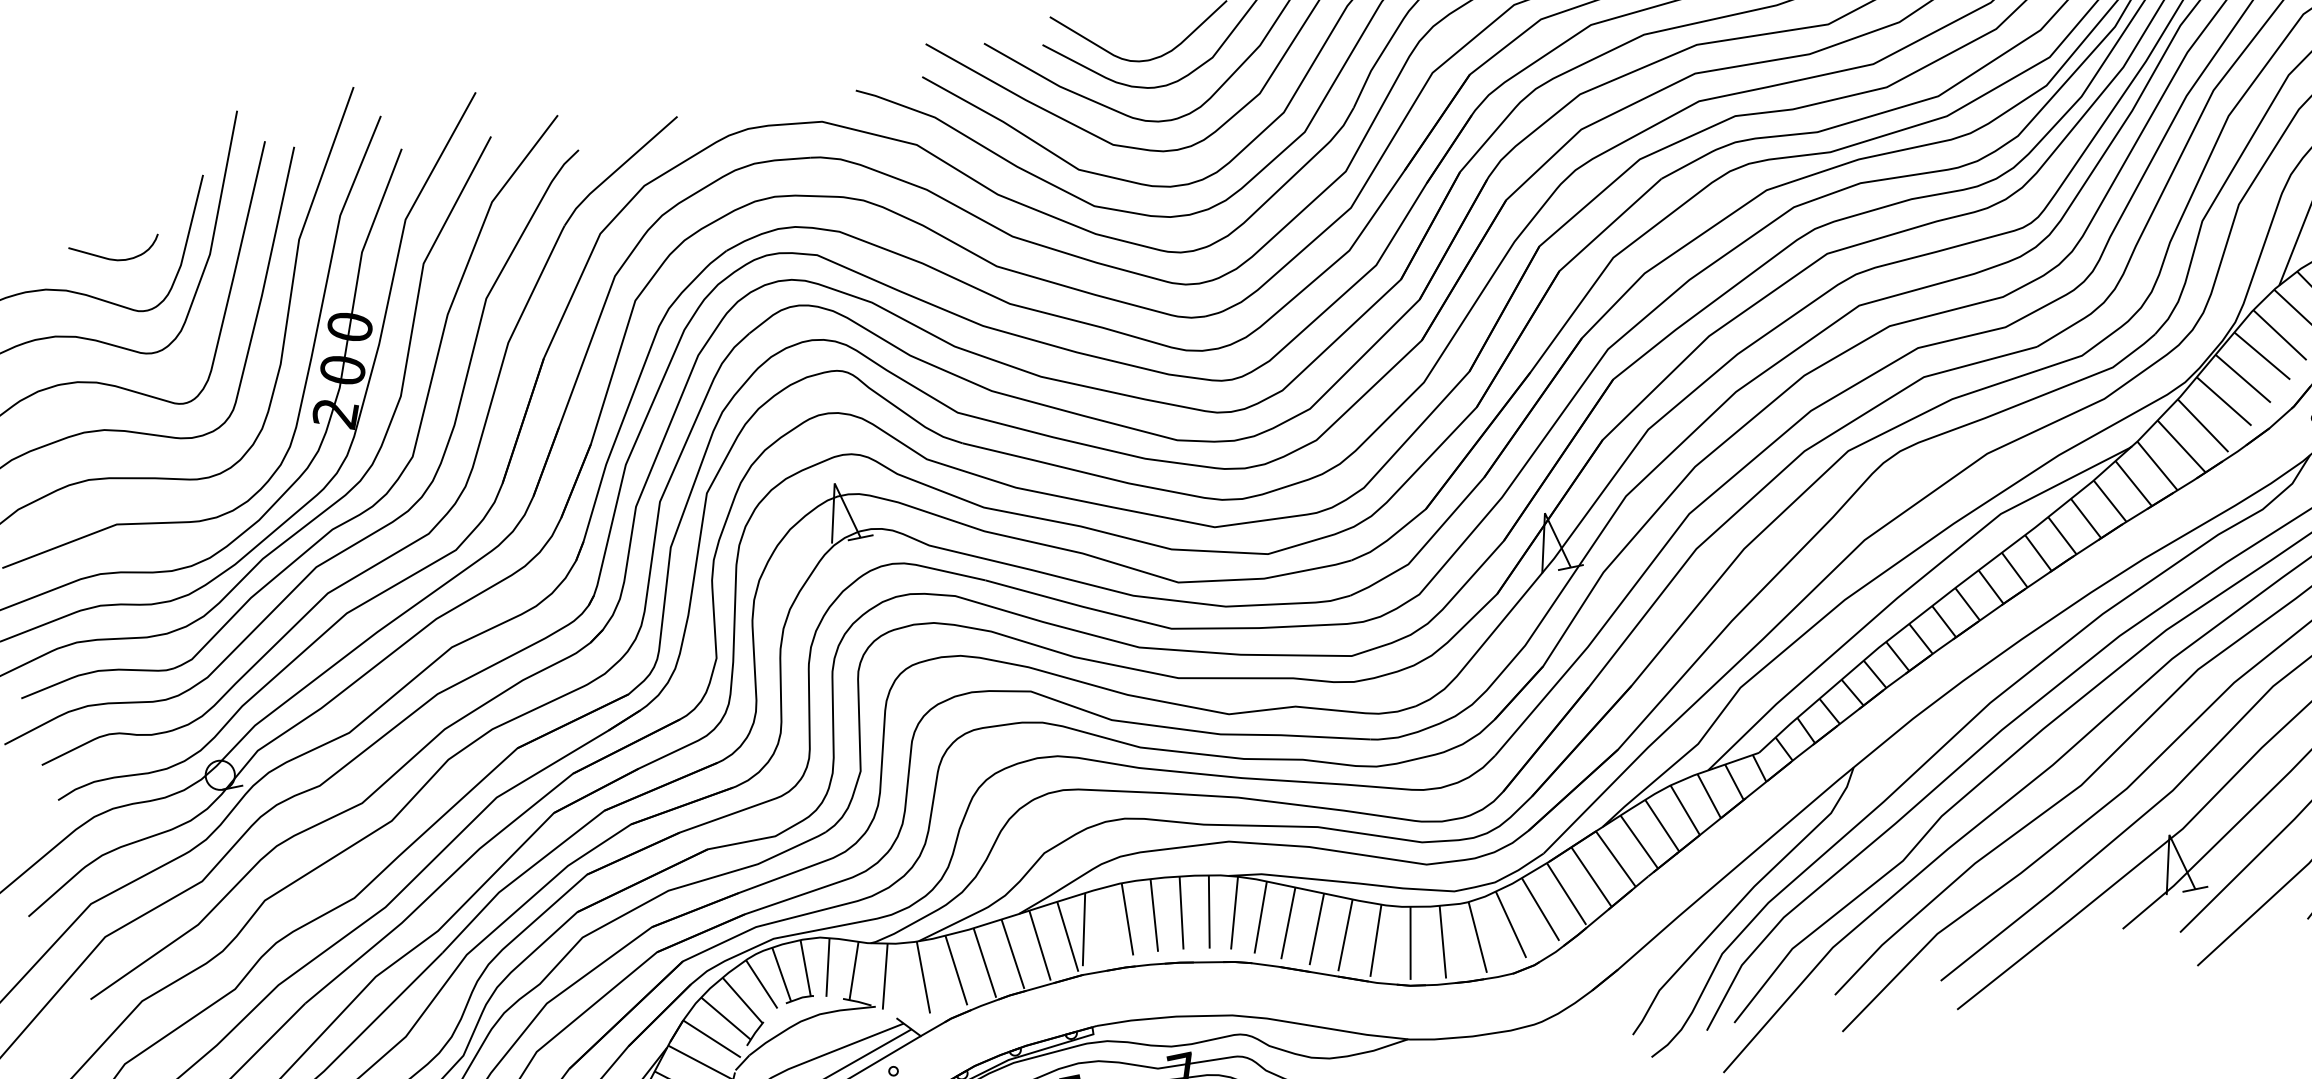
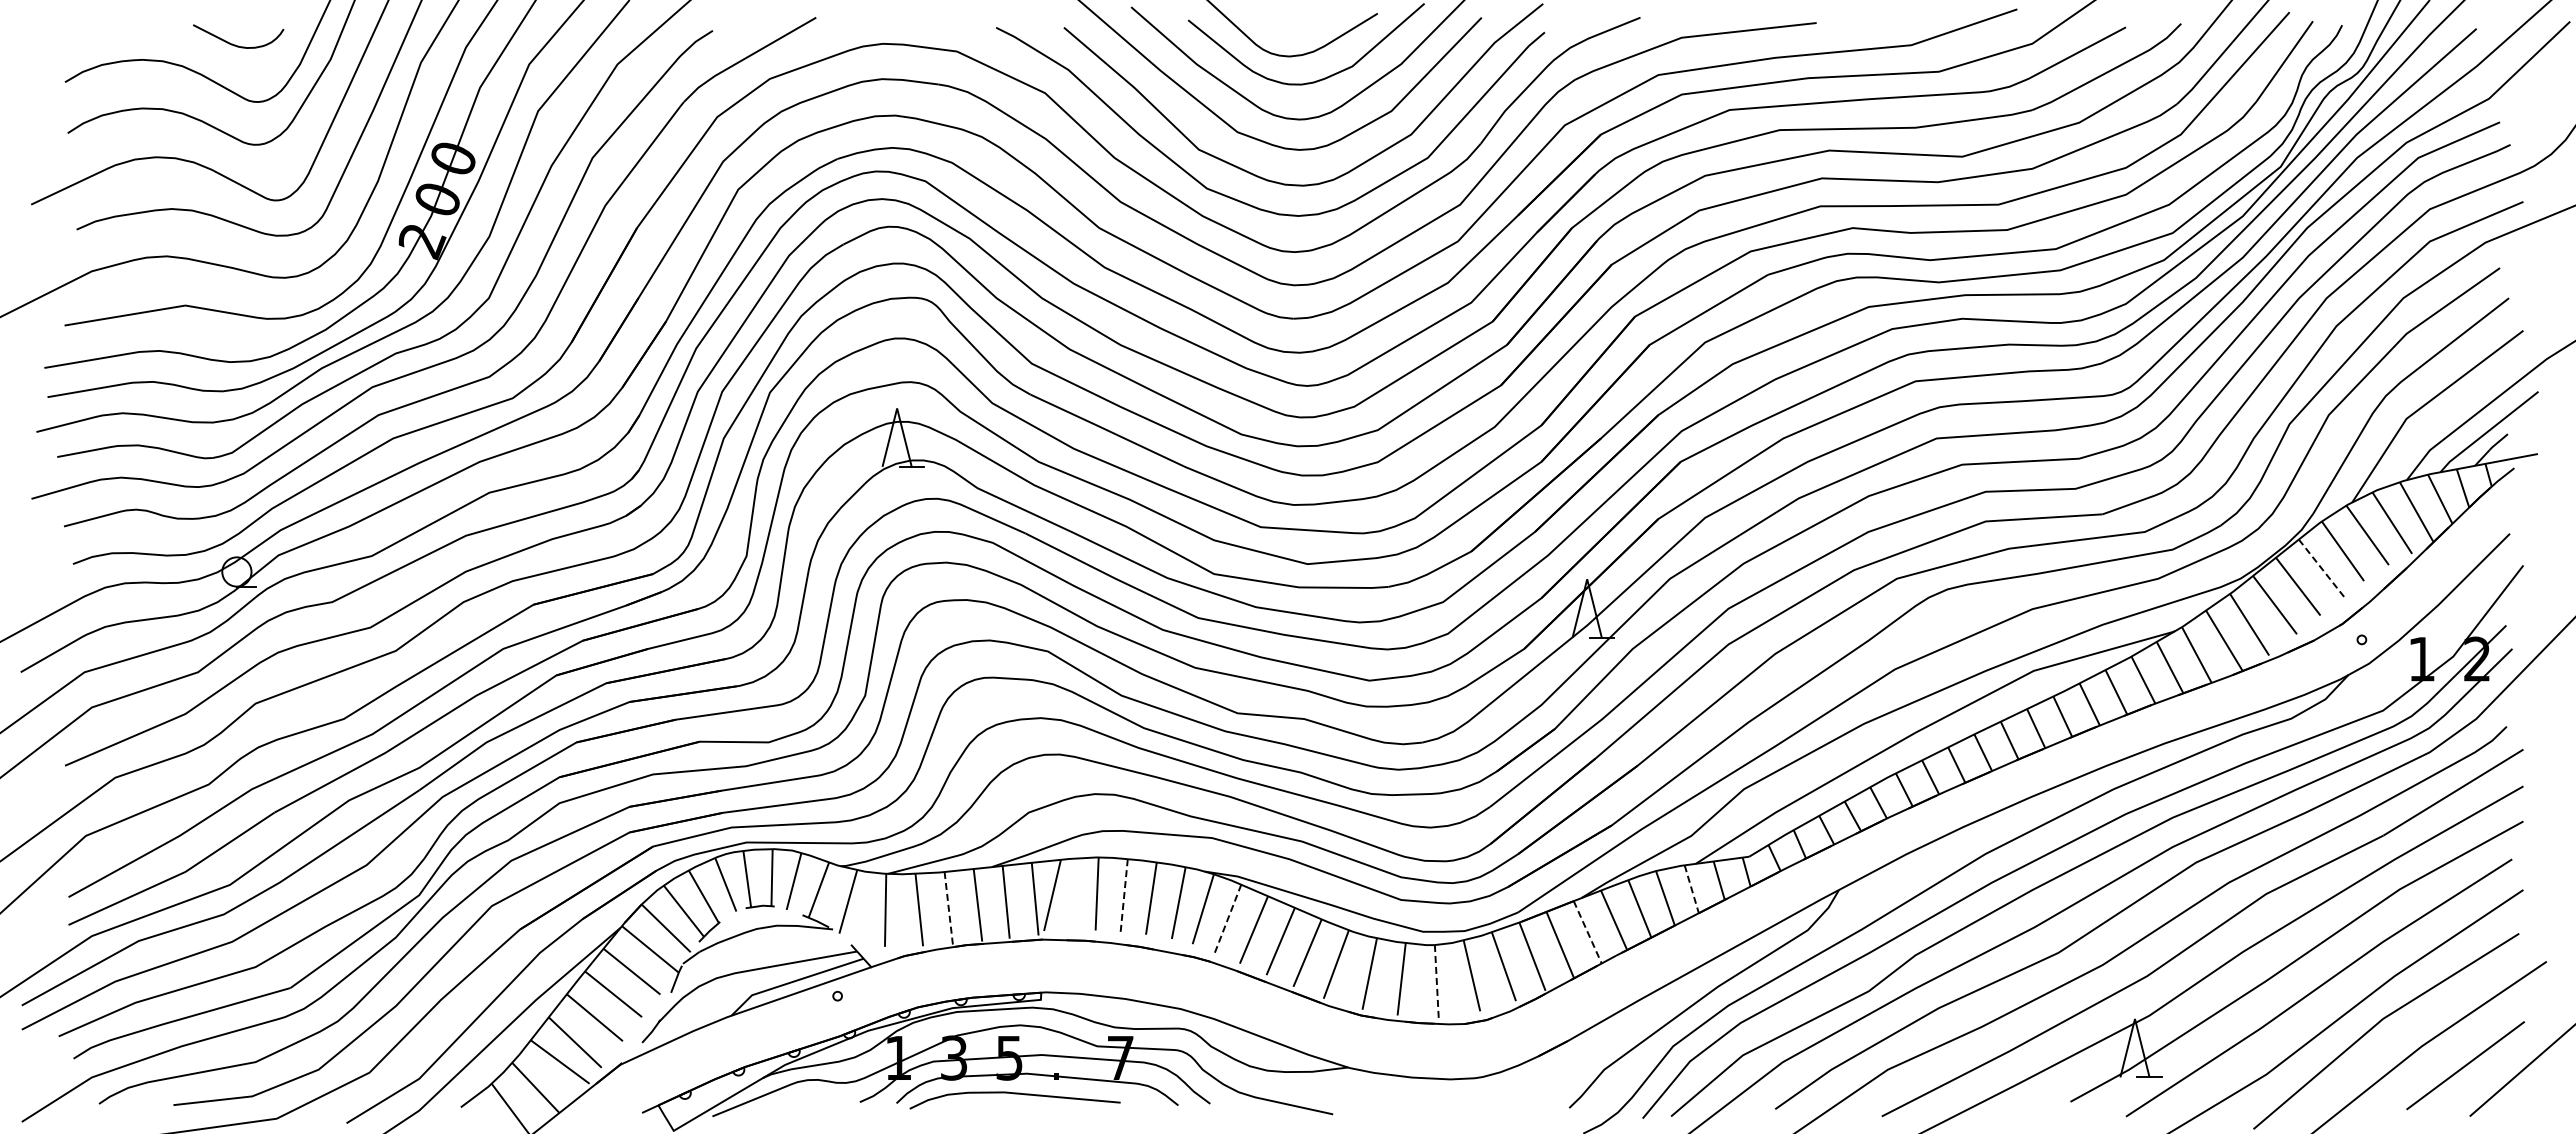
line: (2262, 356) -> (2321, 568), solid -> dashed
line: (1709, 796) -> (1691, 889), solid -> dashed
line: (1615, 859) -> (1587, 932), solid -> dashed
line: (1154, 915) -> (1124, 895), solid -> dashed
line: (1261, 917) -> (1228, 918), solid -> dashed
line: (1477, 937) -> (1436, 981), solid -> dashed
line: (984, 963) -> (948, 908), solid -> dashed

